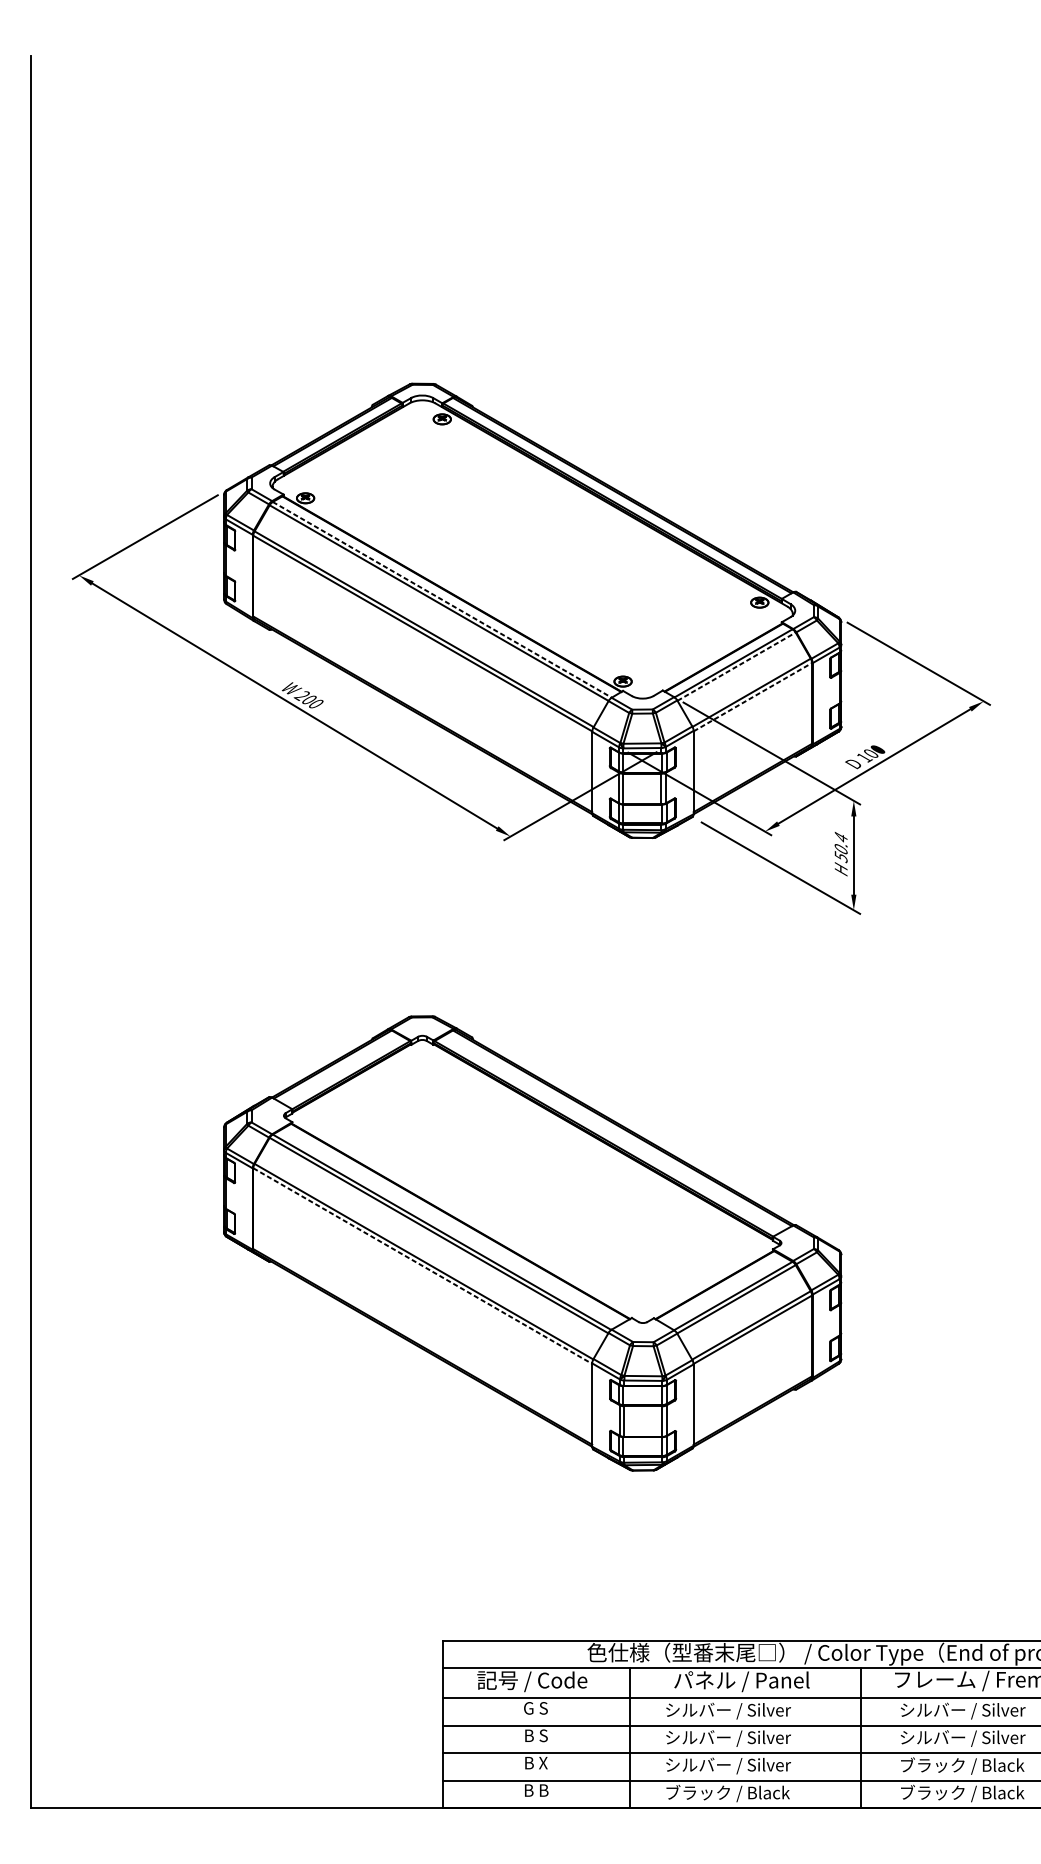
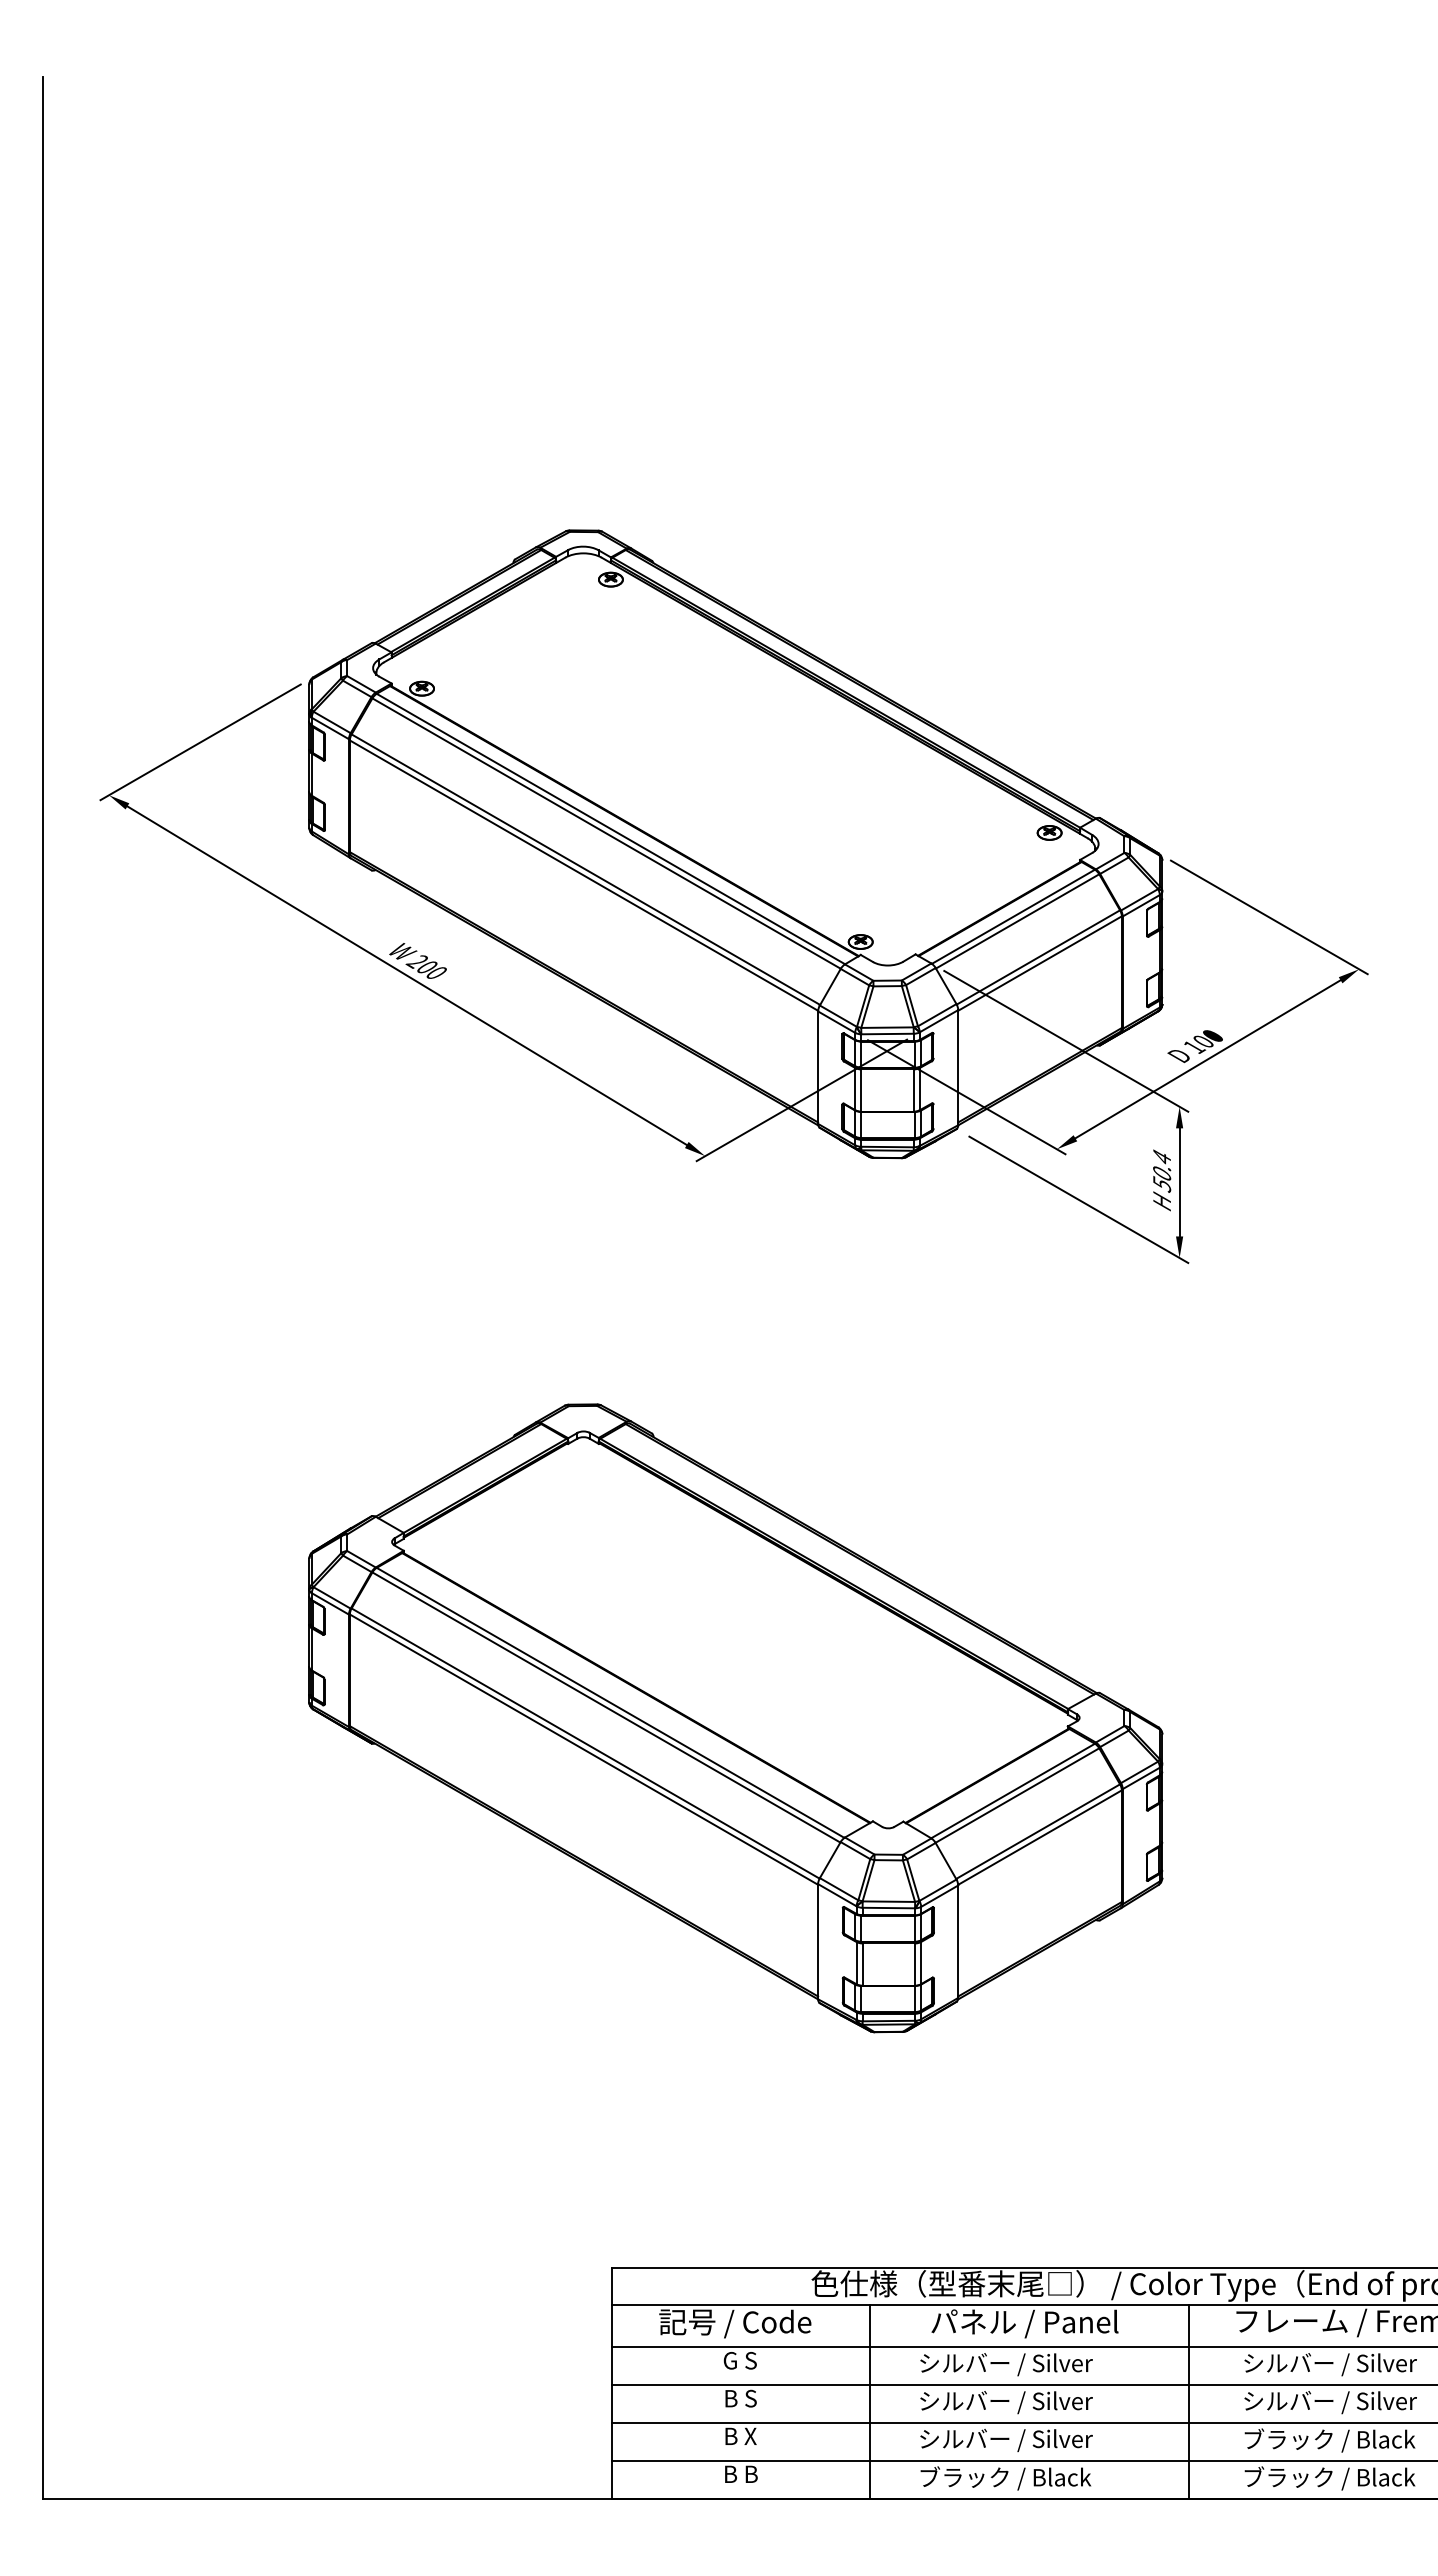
line: (442, 600) -> (611, 829), dashed -> solid
line: (737, 666) -> (1018, 921), dashed -> solid
line: (753, 697) -> (1040, 963), dashed -> solid
line: (423, 1265) -> (584, 1749), dashed -> solid

